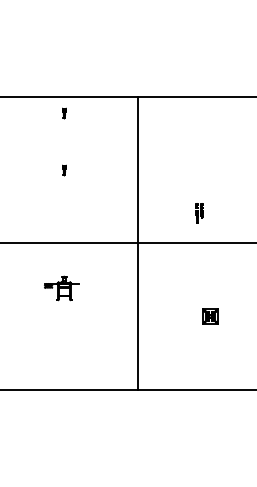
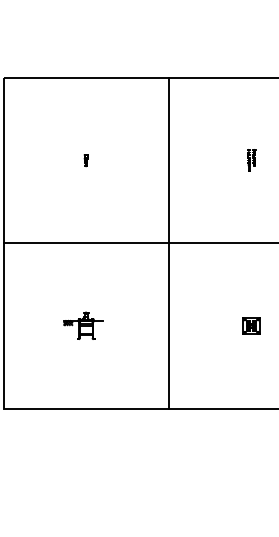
part: (64, 113) -> (86, 96), removed
part: (199, 213) -> (251, 160), moved
part: (61, 288) -> (82, 325), moved

